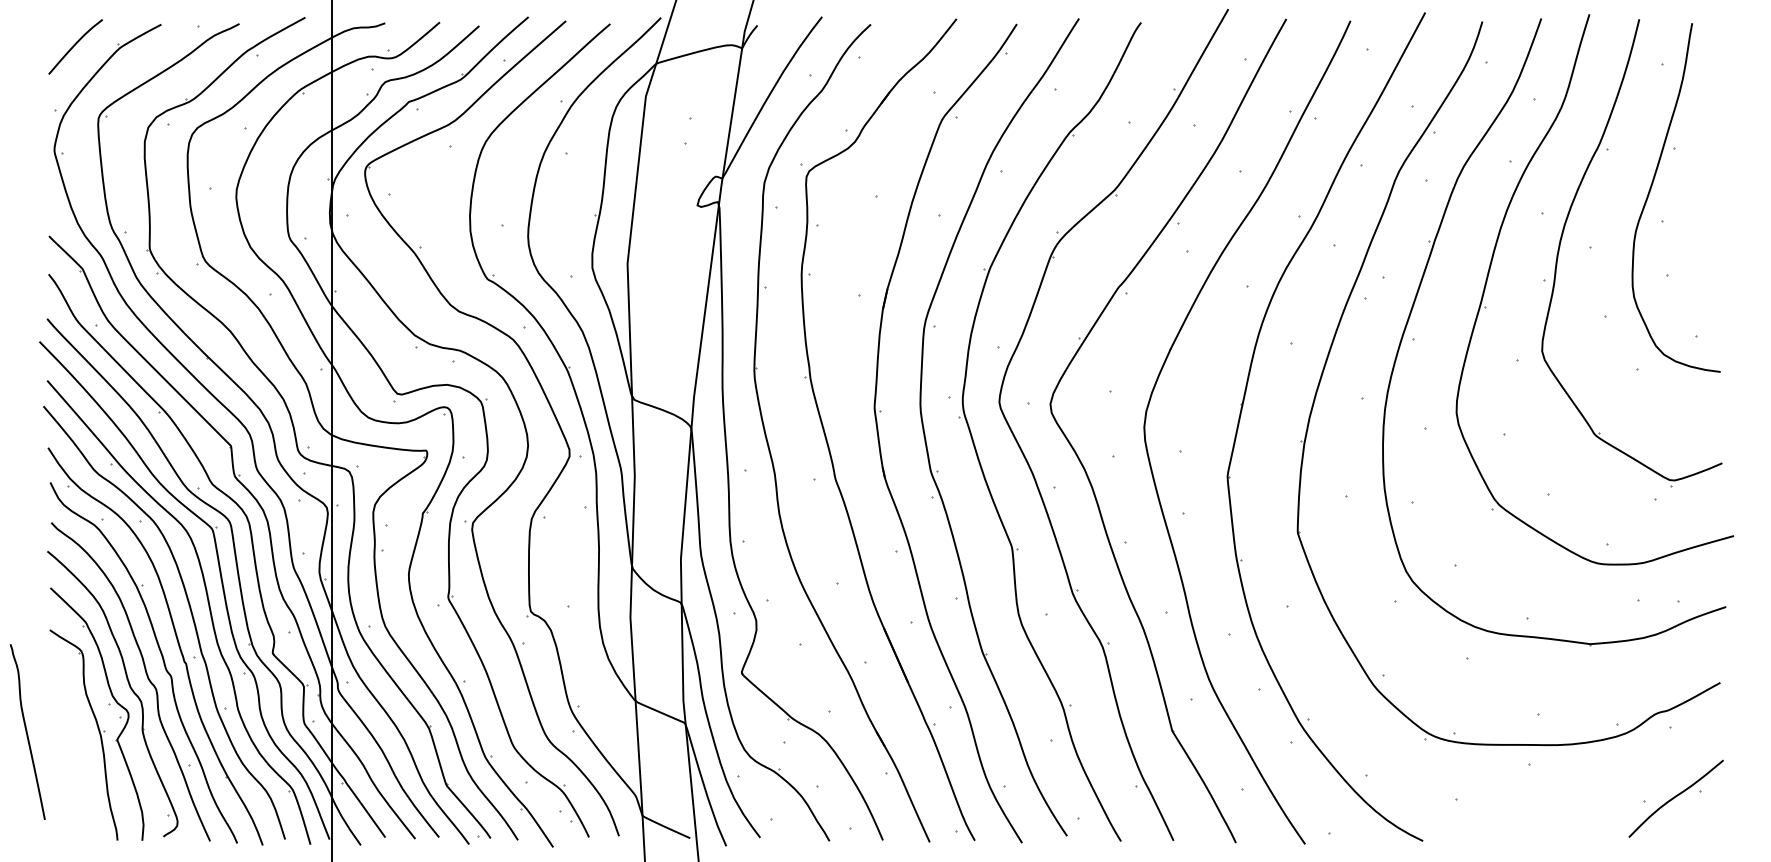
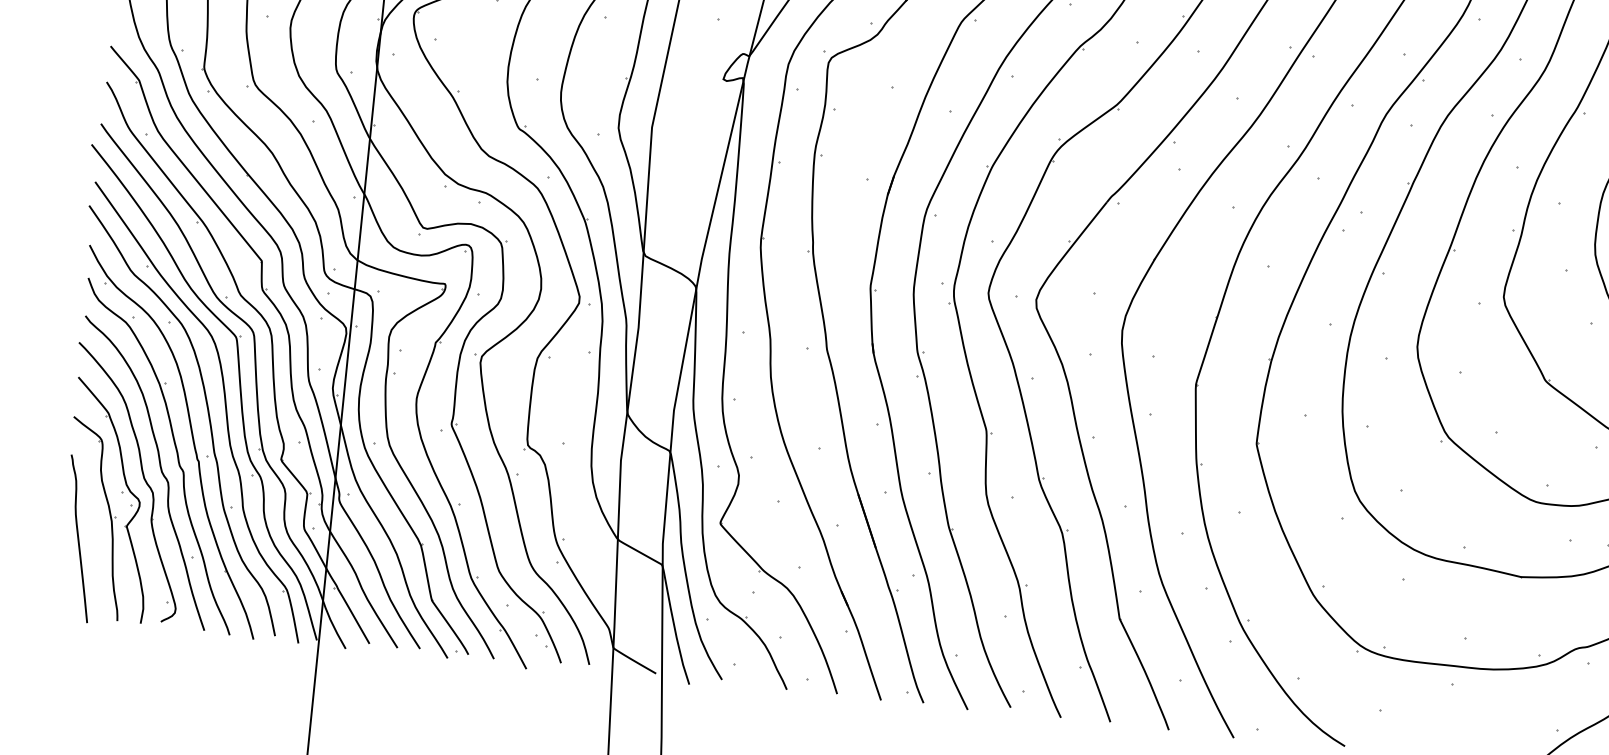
curve: (27, 731) -> (79, 538), moved

